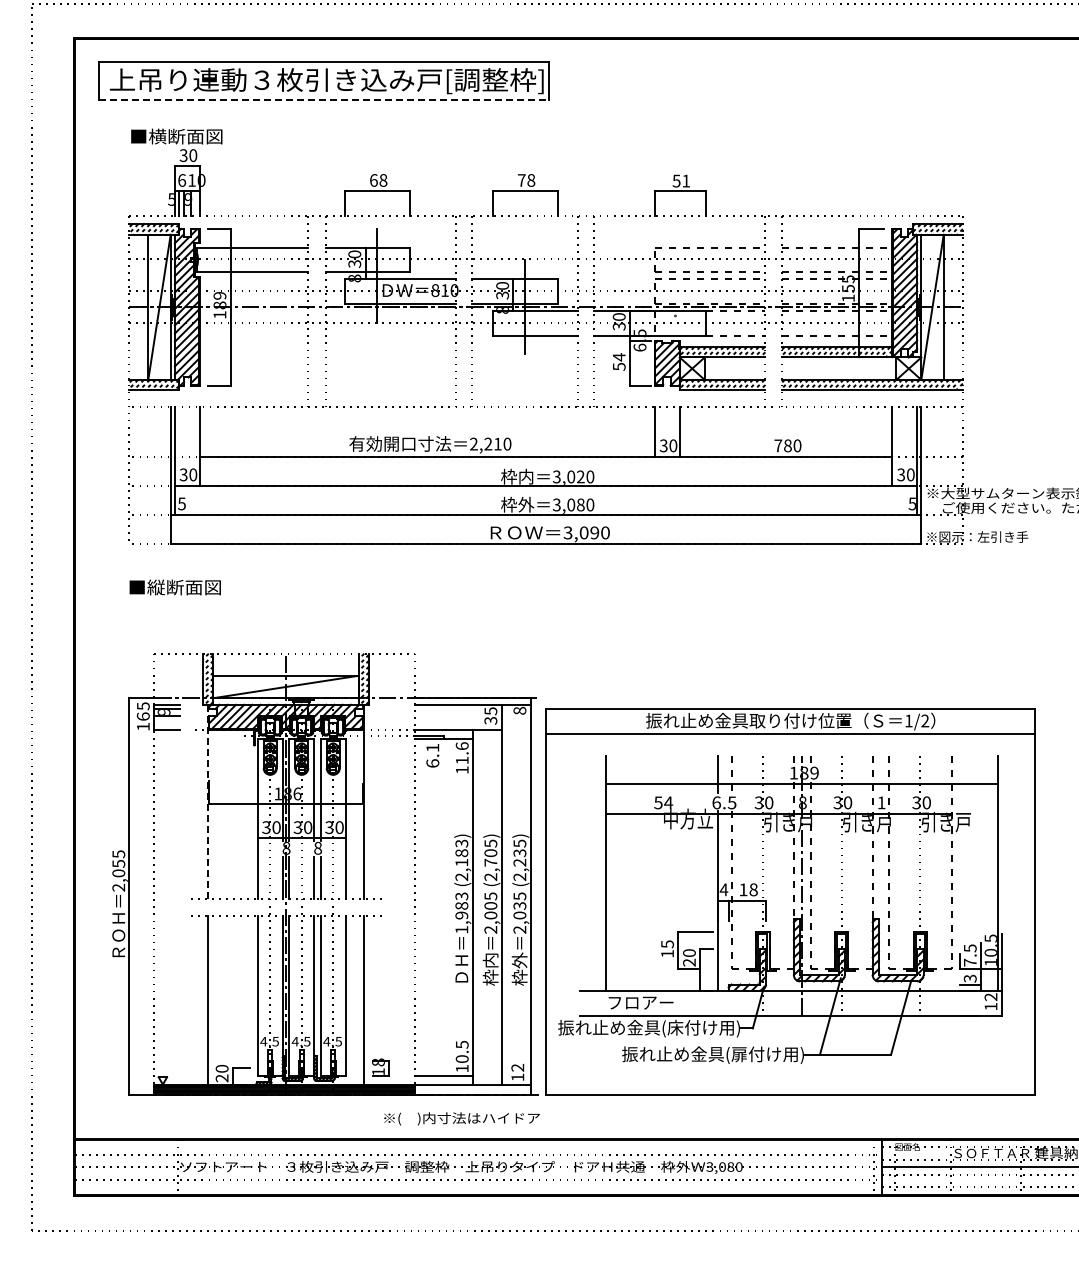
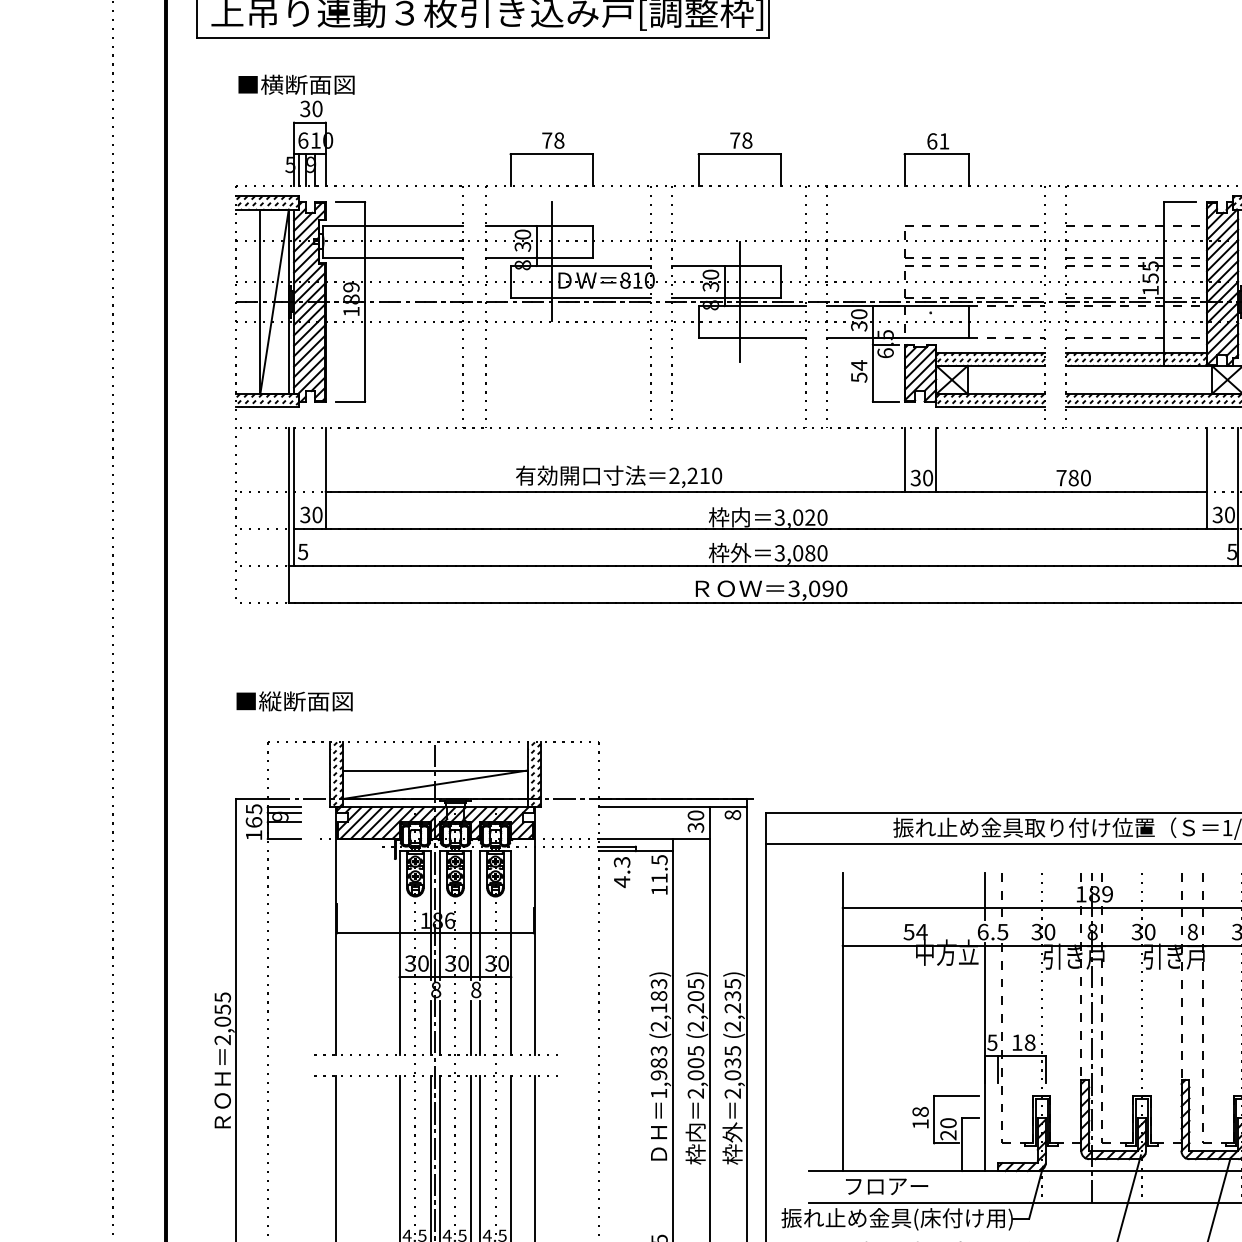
line: (323, 99) -> (483, 37), dashed -> solid
text: (373, 180) -> (546, 140), 68 -> 78
text: (676, 180) -> (932, 140), 51 -> 61
text: (174, 587) -> (293, 701), moved
text: (490, 711) -> (695, 815), 35 -> 30
text: (461, 746) -> (658, 860), 11.6 -> 11.5
text: (432, 755) -> (621, 871), 6.1 -> 4.3
line: (207, 801) -> (335, 930), dashed -> solid
text: (881, 802) -> (1192, 931), 1 -> 8
text: (490, 862) -> (695, 1007), (2,705) -> (2,205)
text: (723, 889) -> (991, 1042), 4 -> 5
text: (667, 944) -> (920, 1112), 15 -> 18

